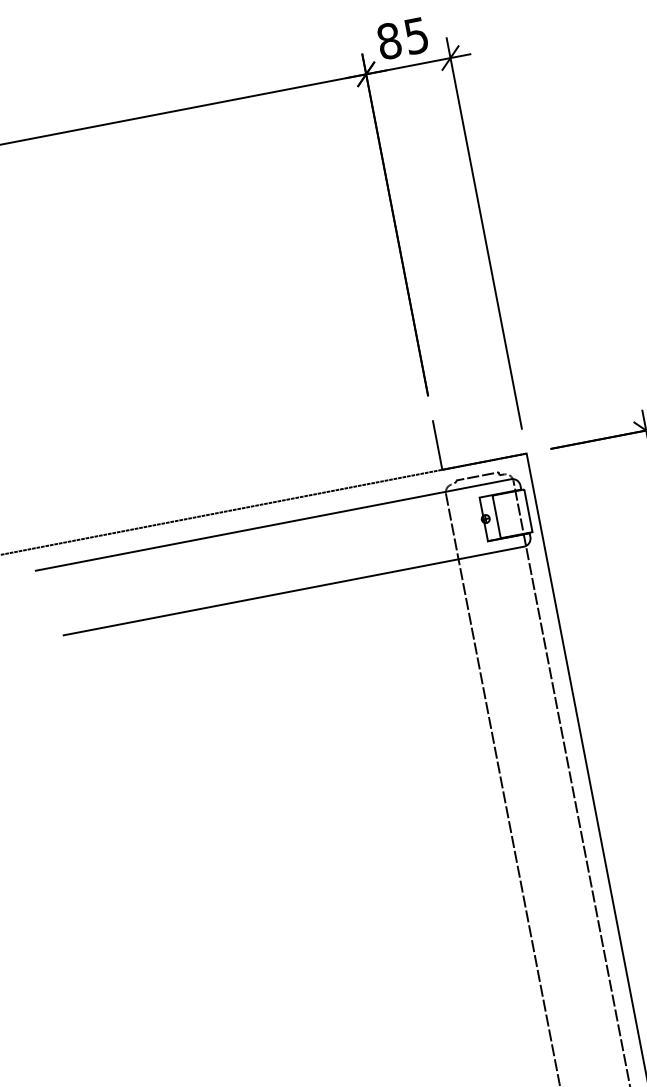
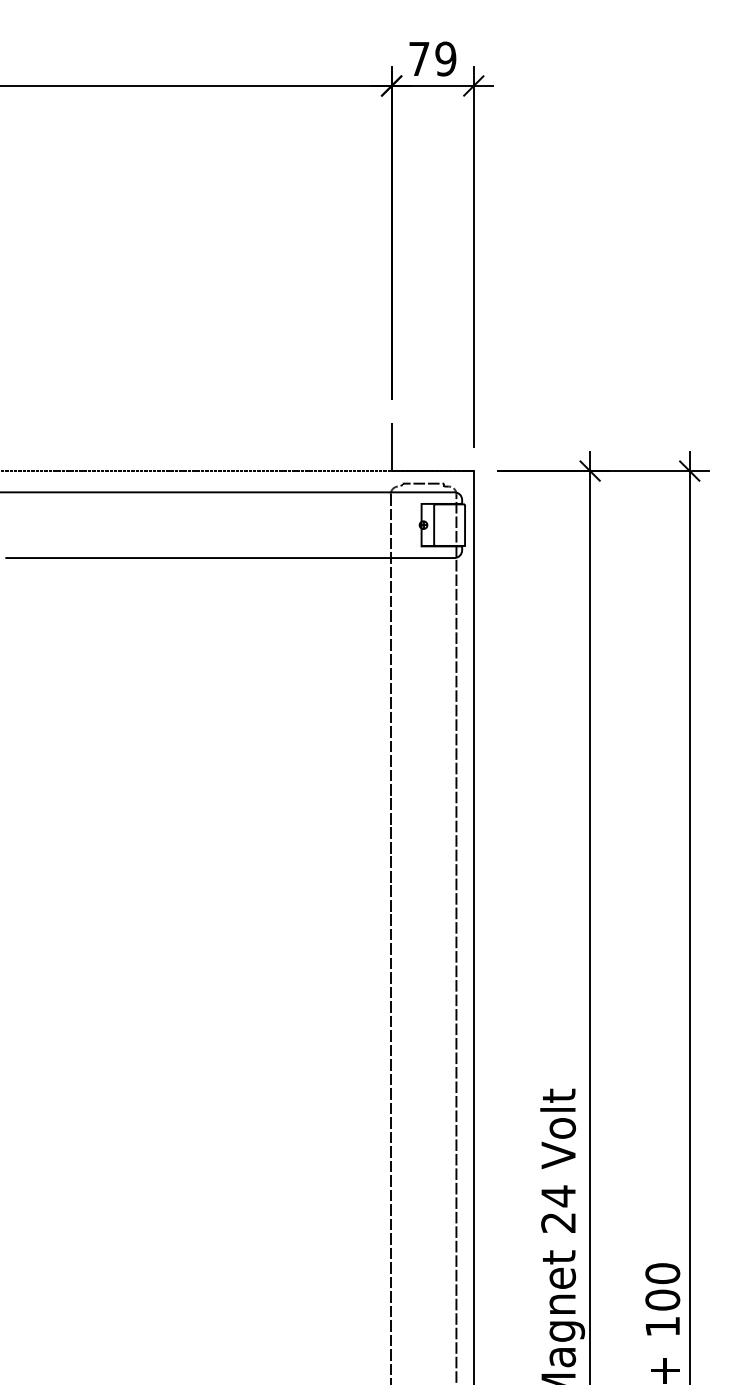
text: (402, 37) -> (432, 58), 85 -> 79

